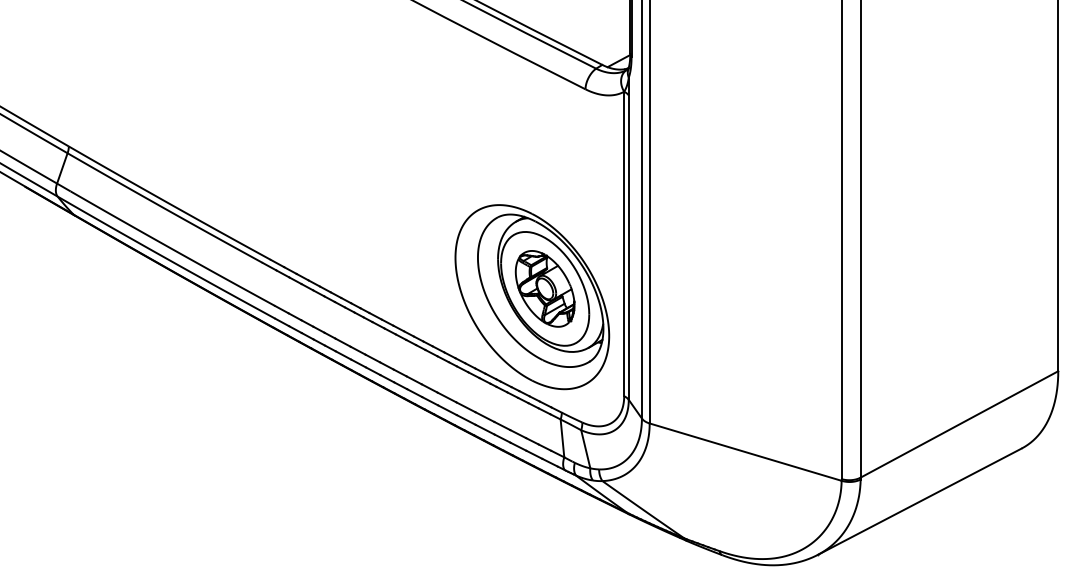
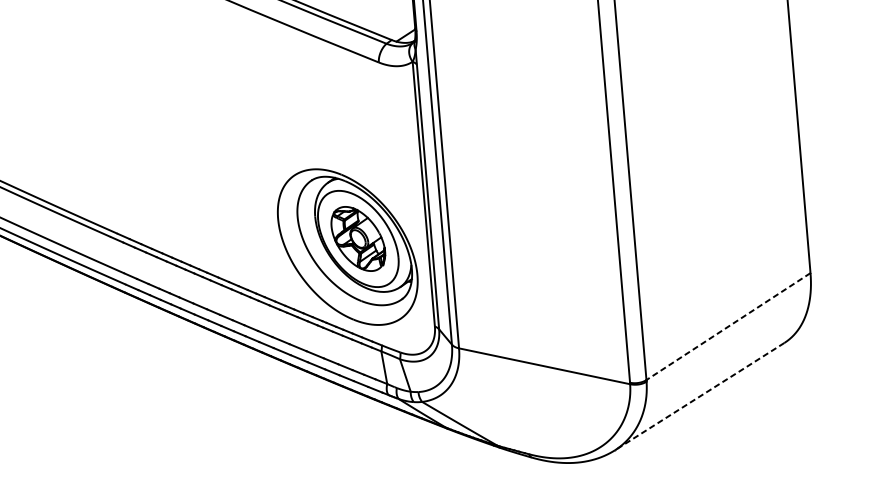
line: (959, 424) -> (728, 326), solid -> dashed
line: (919, 501) -> (699, 396), solid -> dashed

